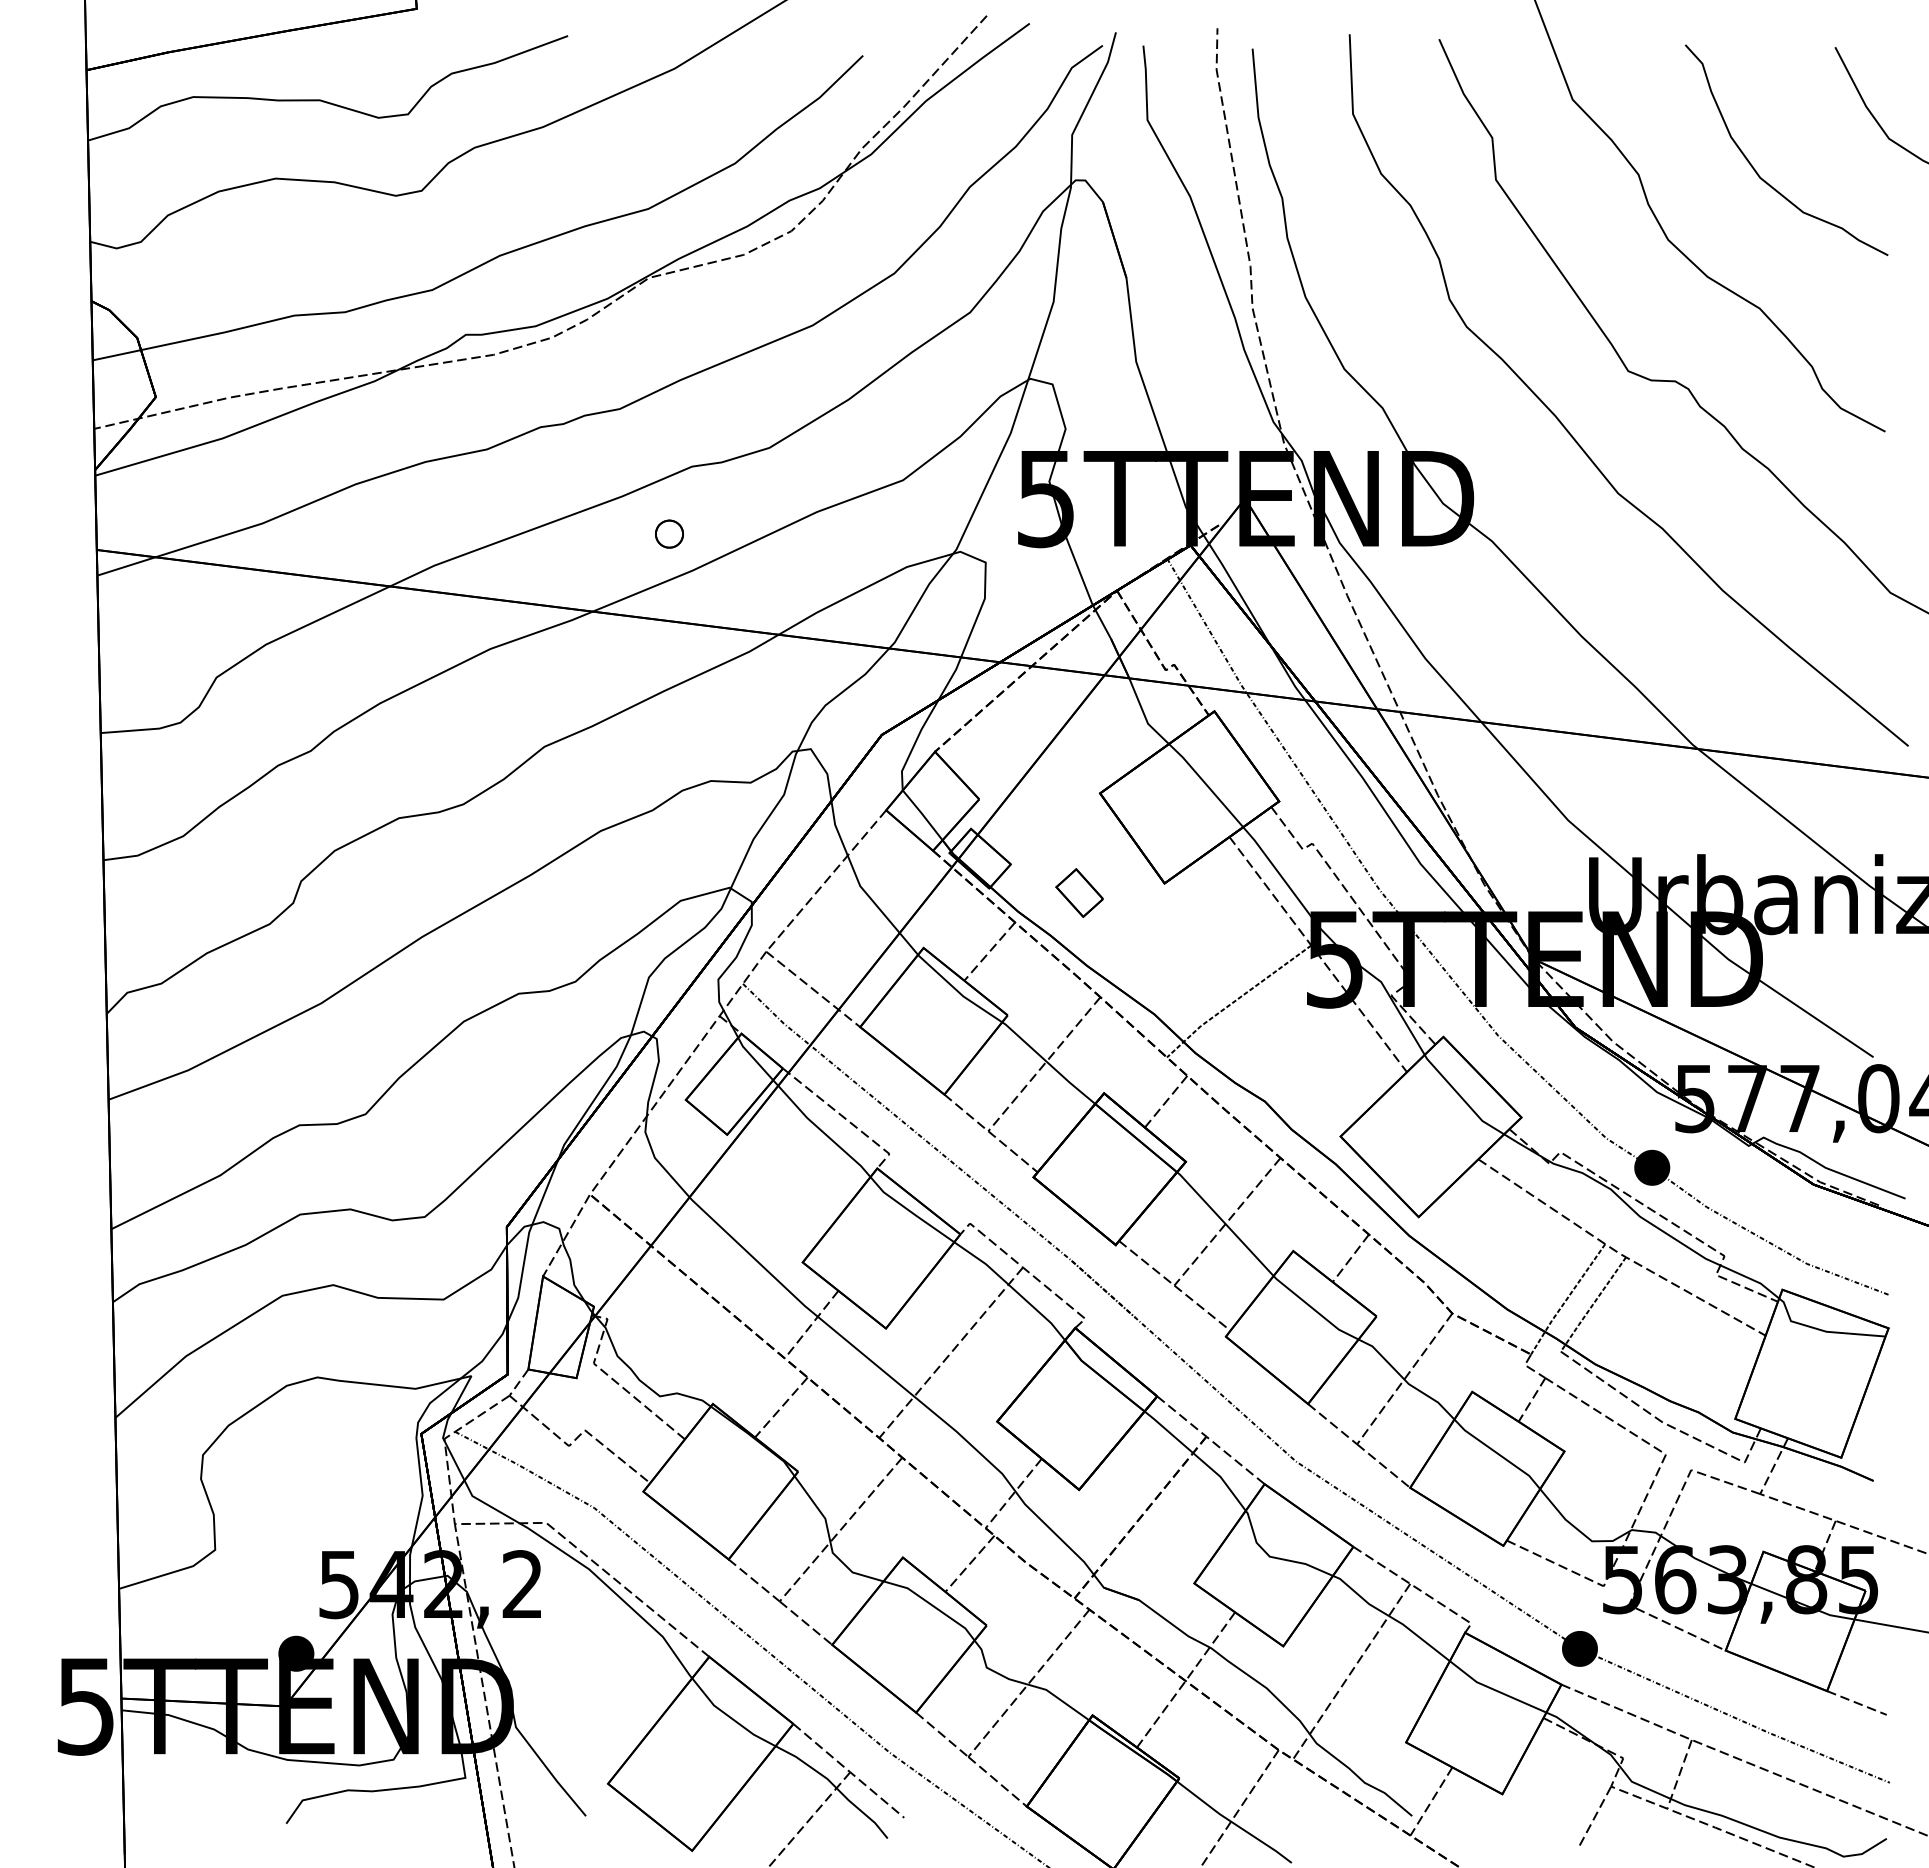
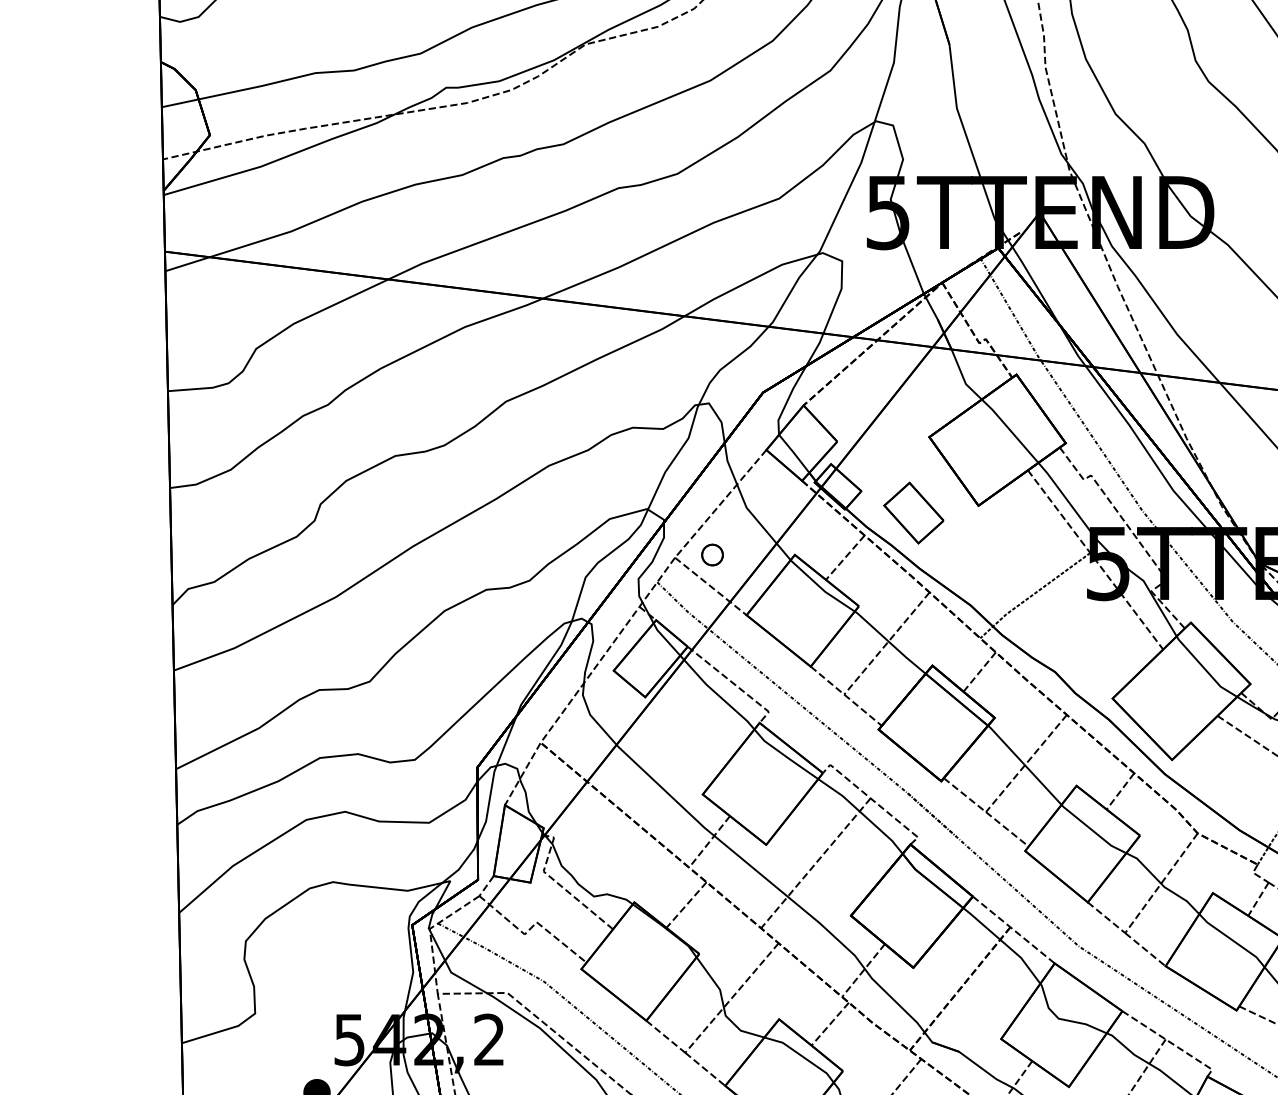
part: (669, 533) -> (712, 554), moved
part: (1079, 892) -> (913, 512), size x1.67

